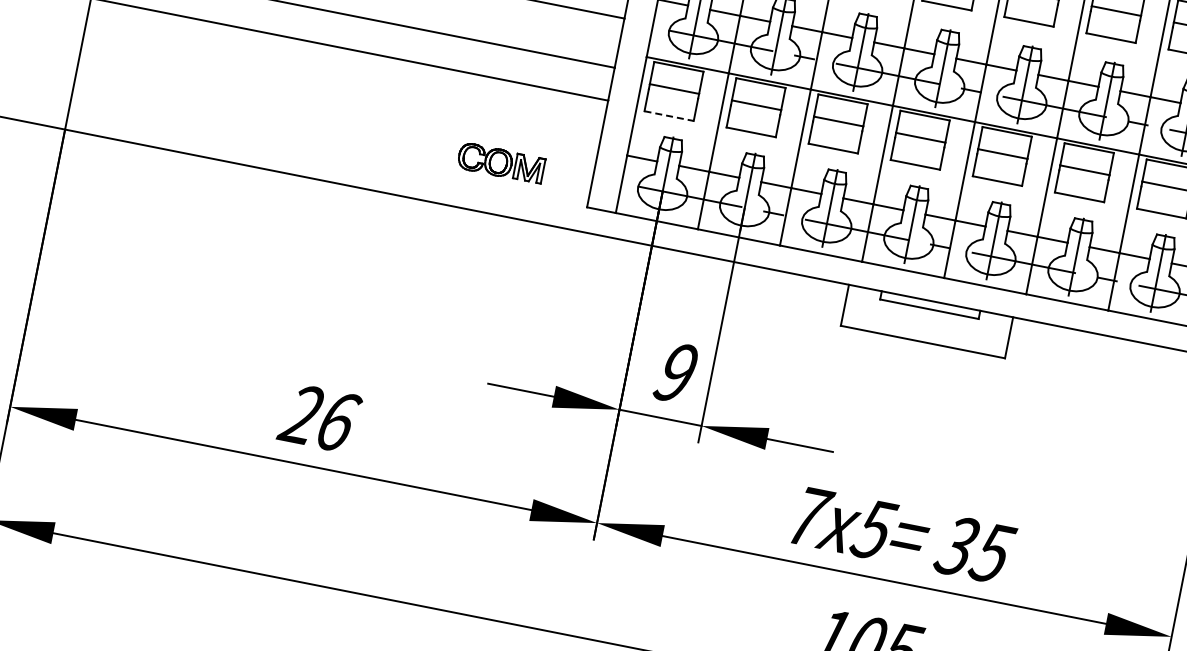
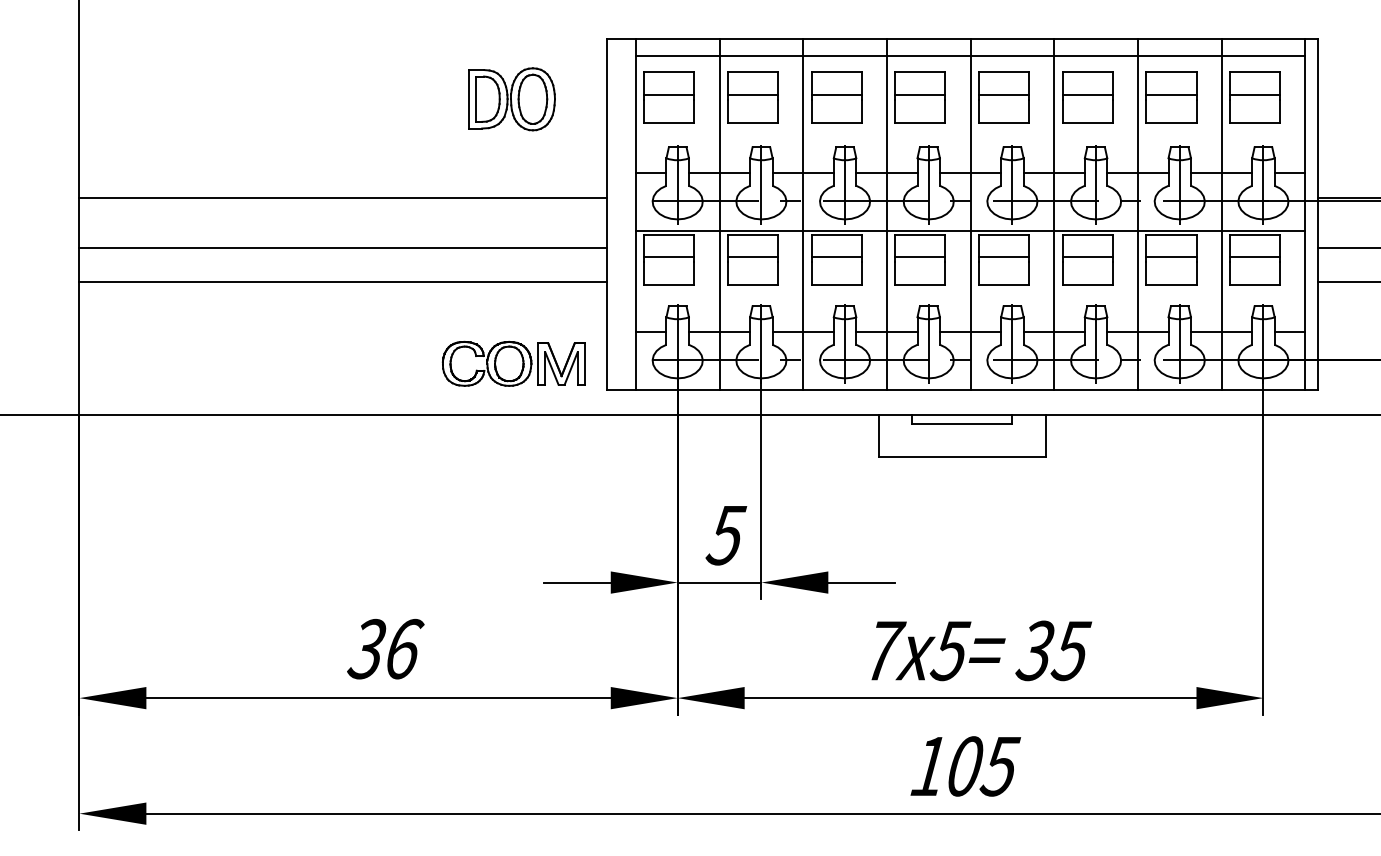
line: (669, 115) -> (669, 284), dashed -> solid
part: (500, 162) -> (513, 363), size x1.67
text: (676, 373) -> (726, 535), 9 -> 5
text: (301, 414) -> (366, 649), 26 -> 36

